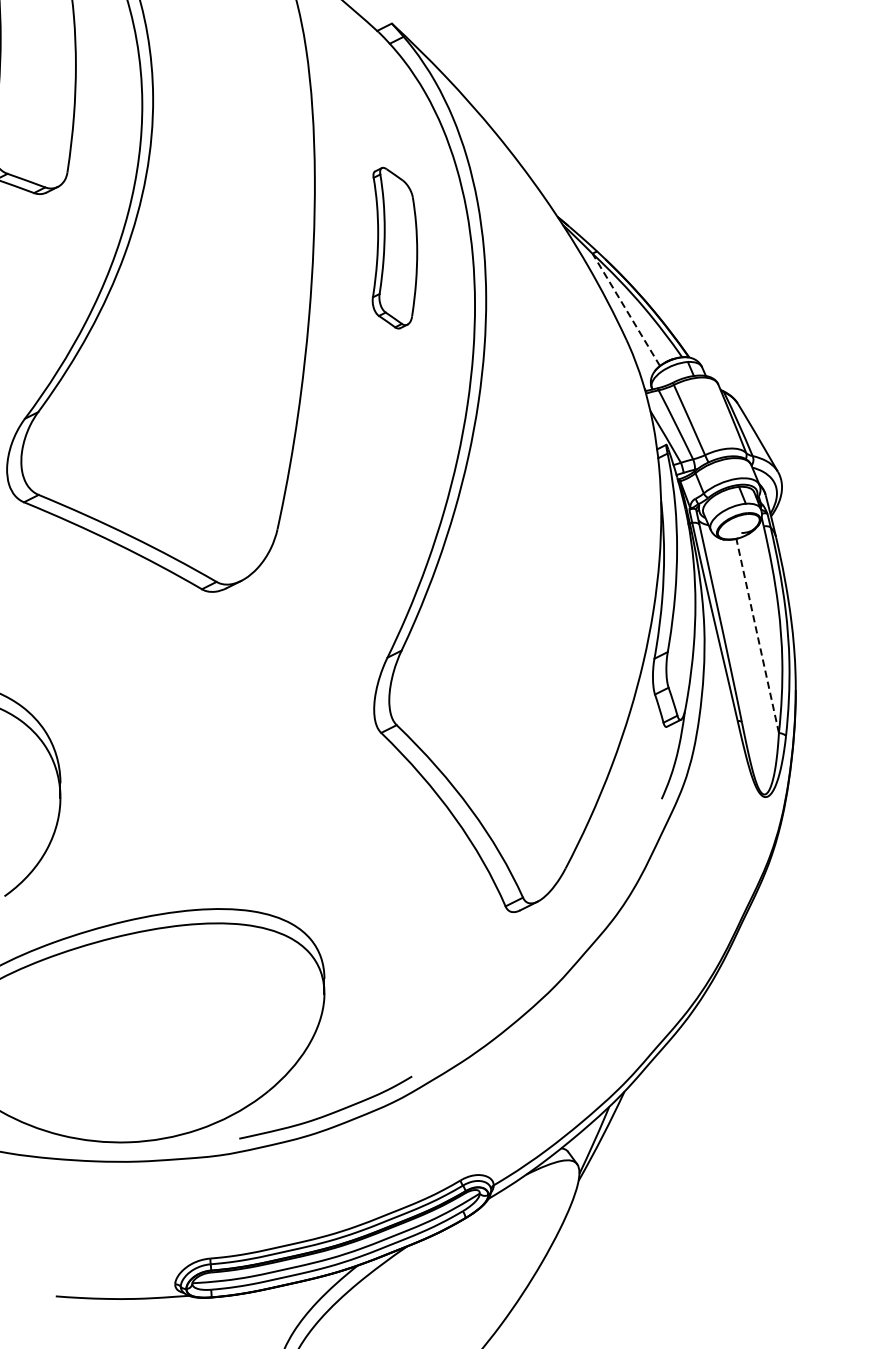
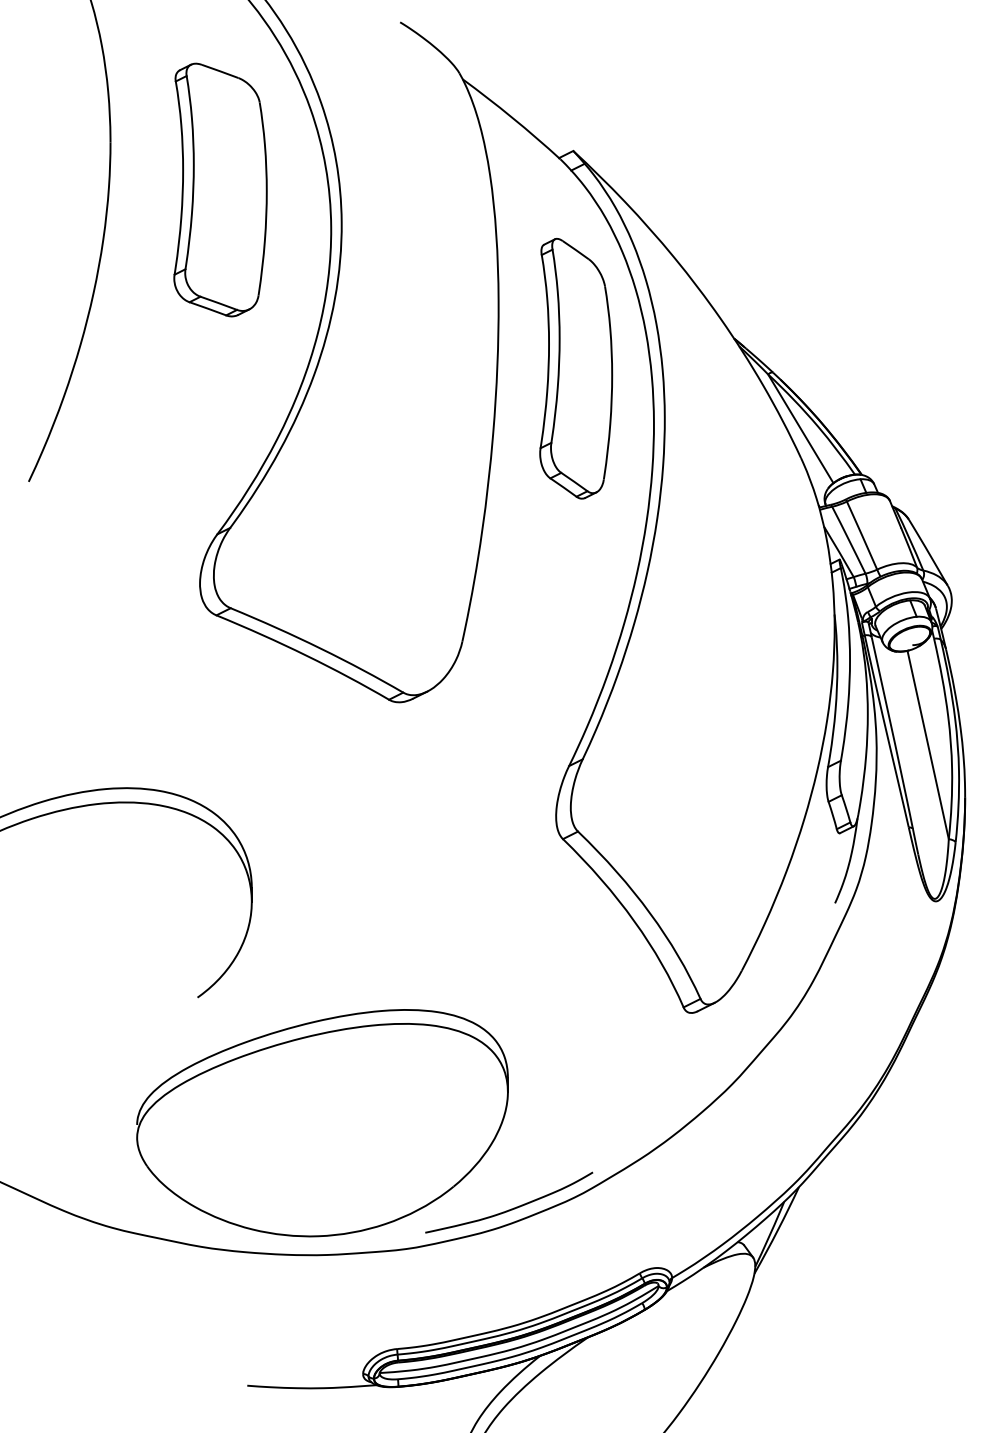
part: (395, 247) -> (576, 368), size x1.67
line: (626, 309) -> (800, 428), dashed -> solid
line: (758, 635) -> (928, 744), dashed -> solid

